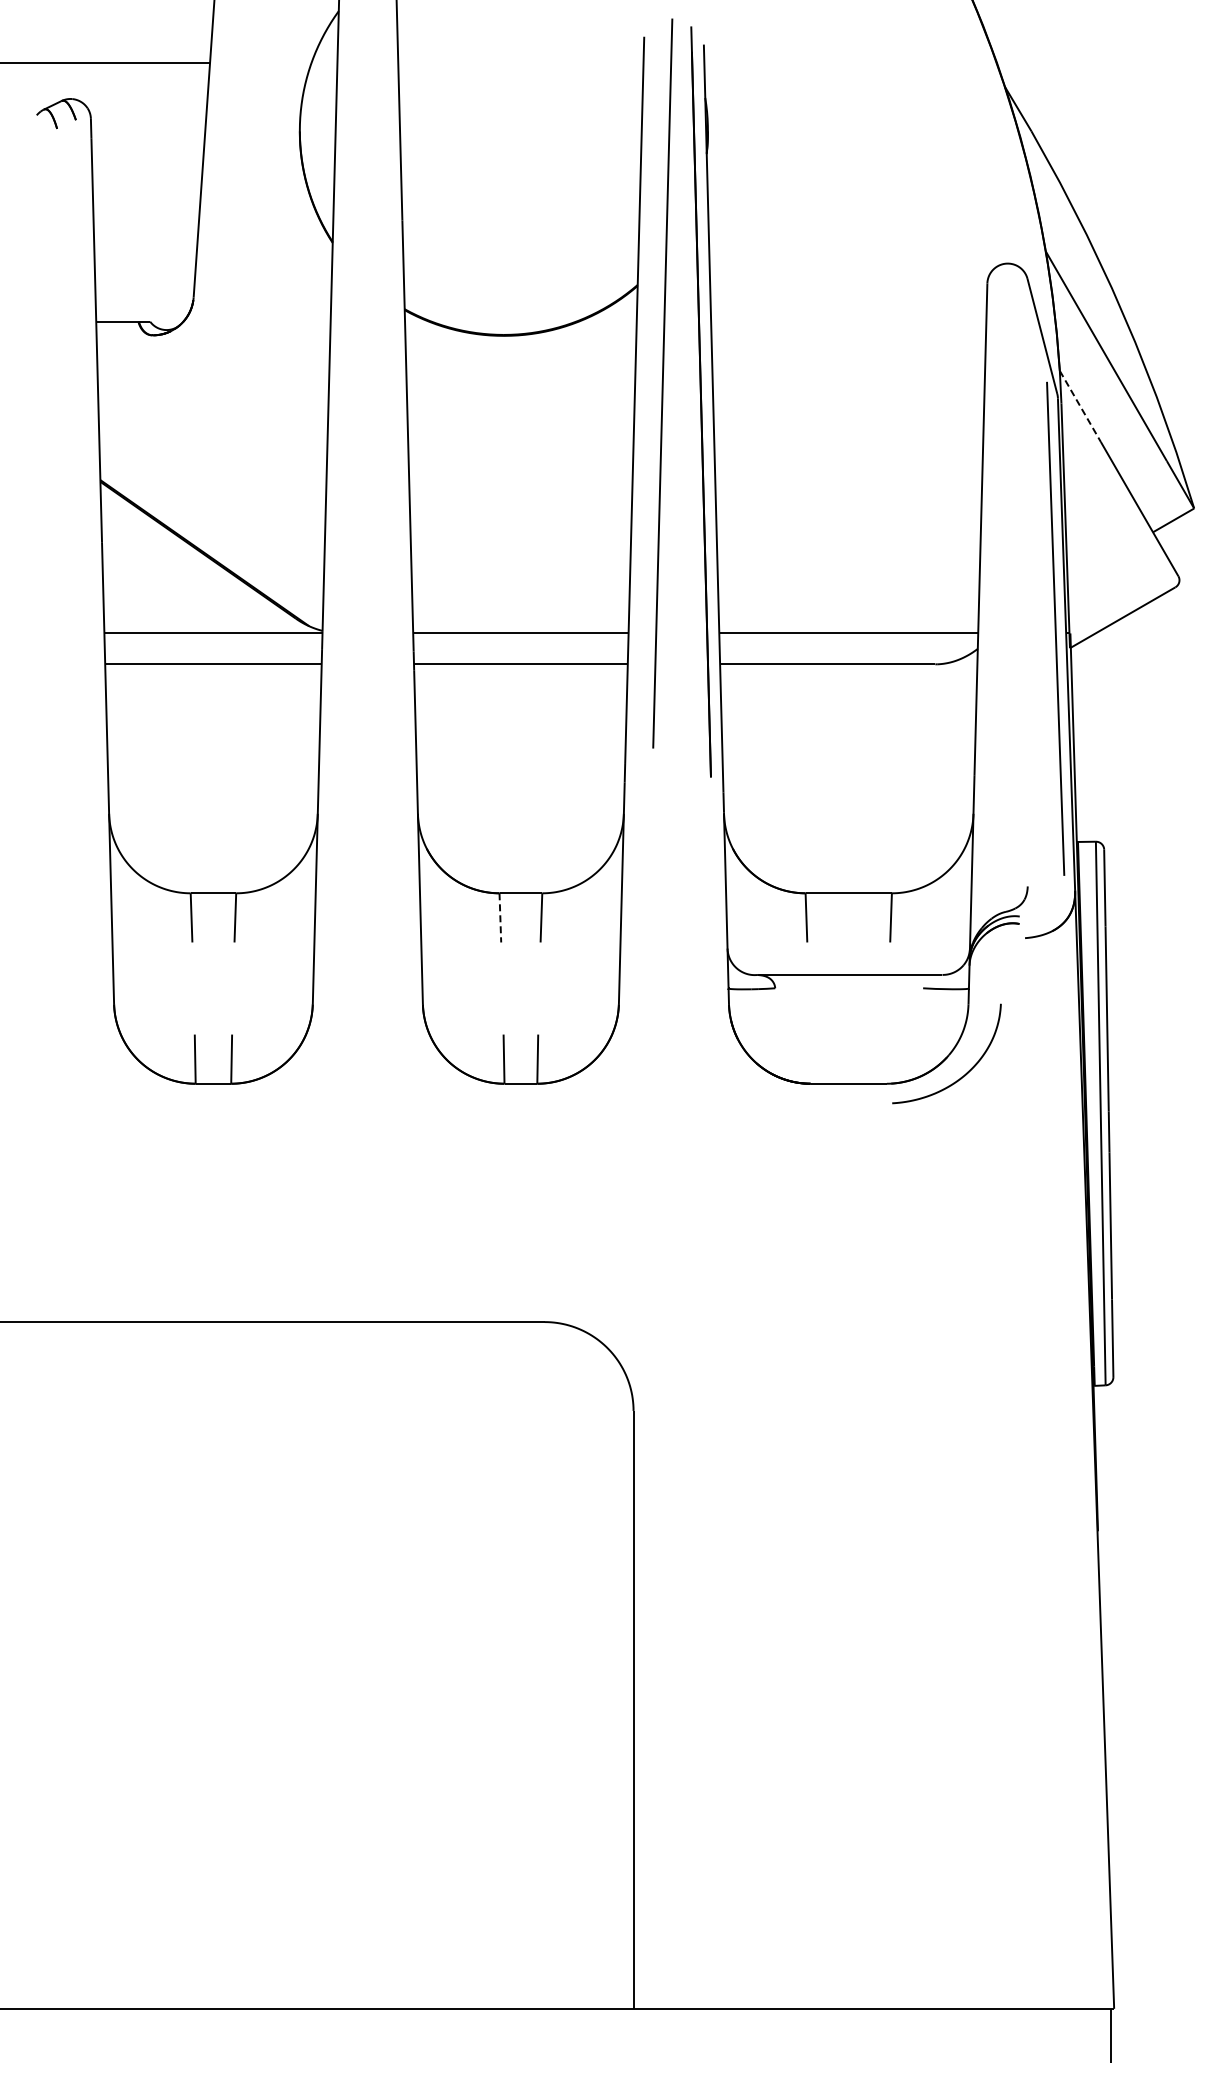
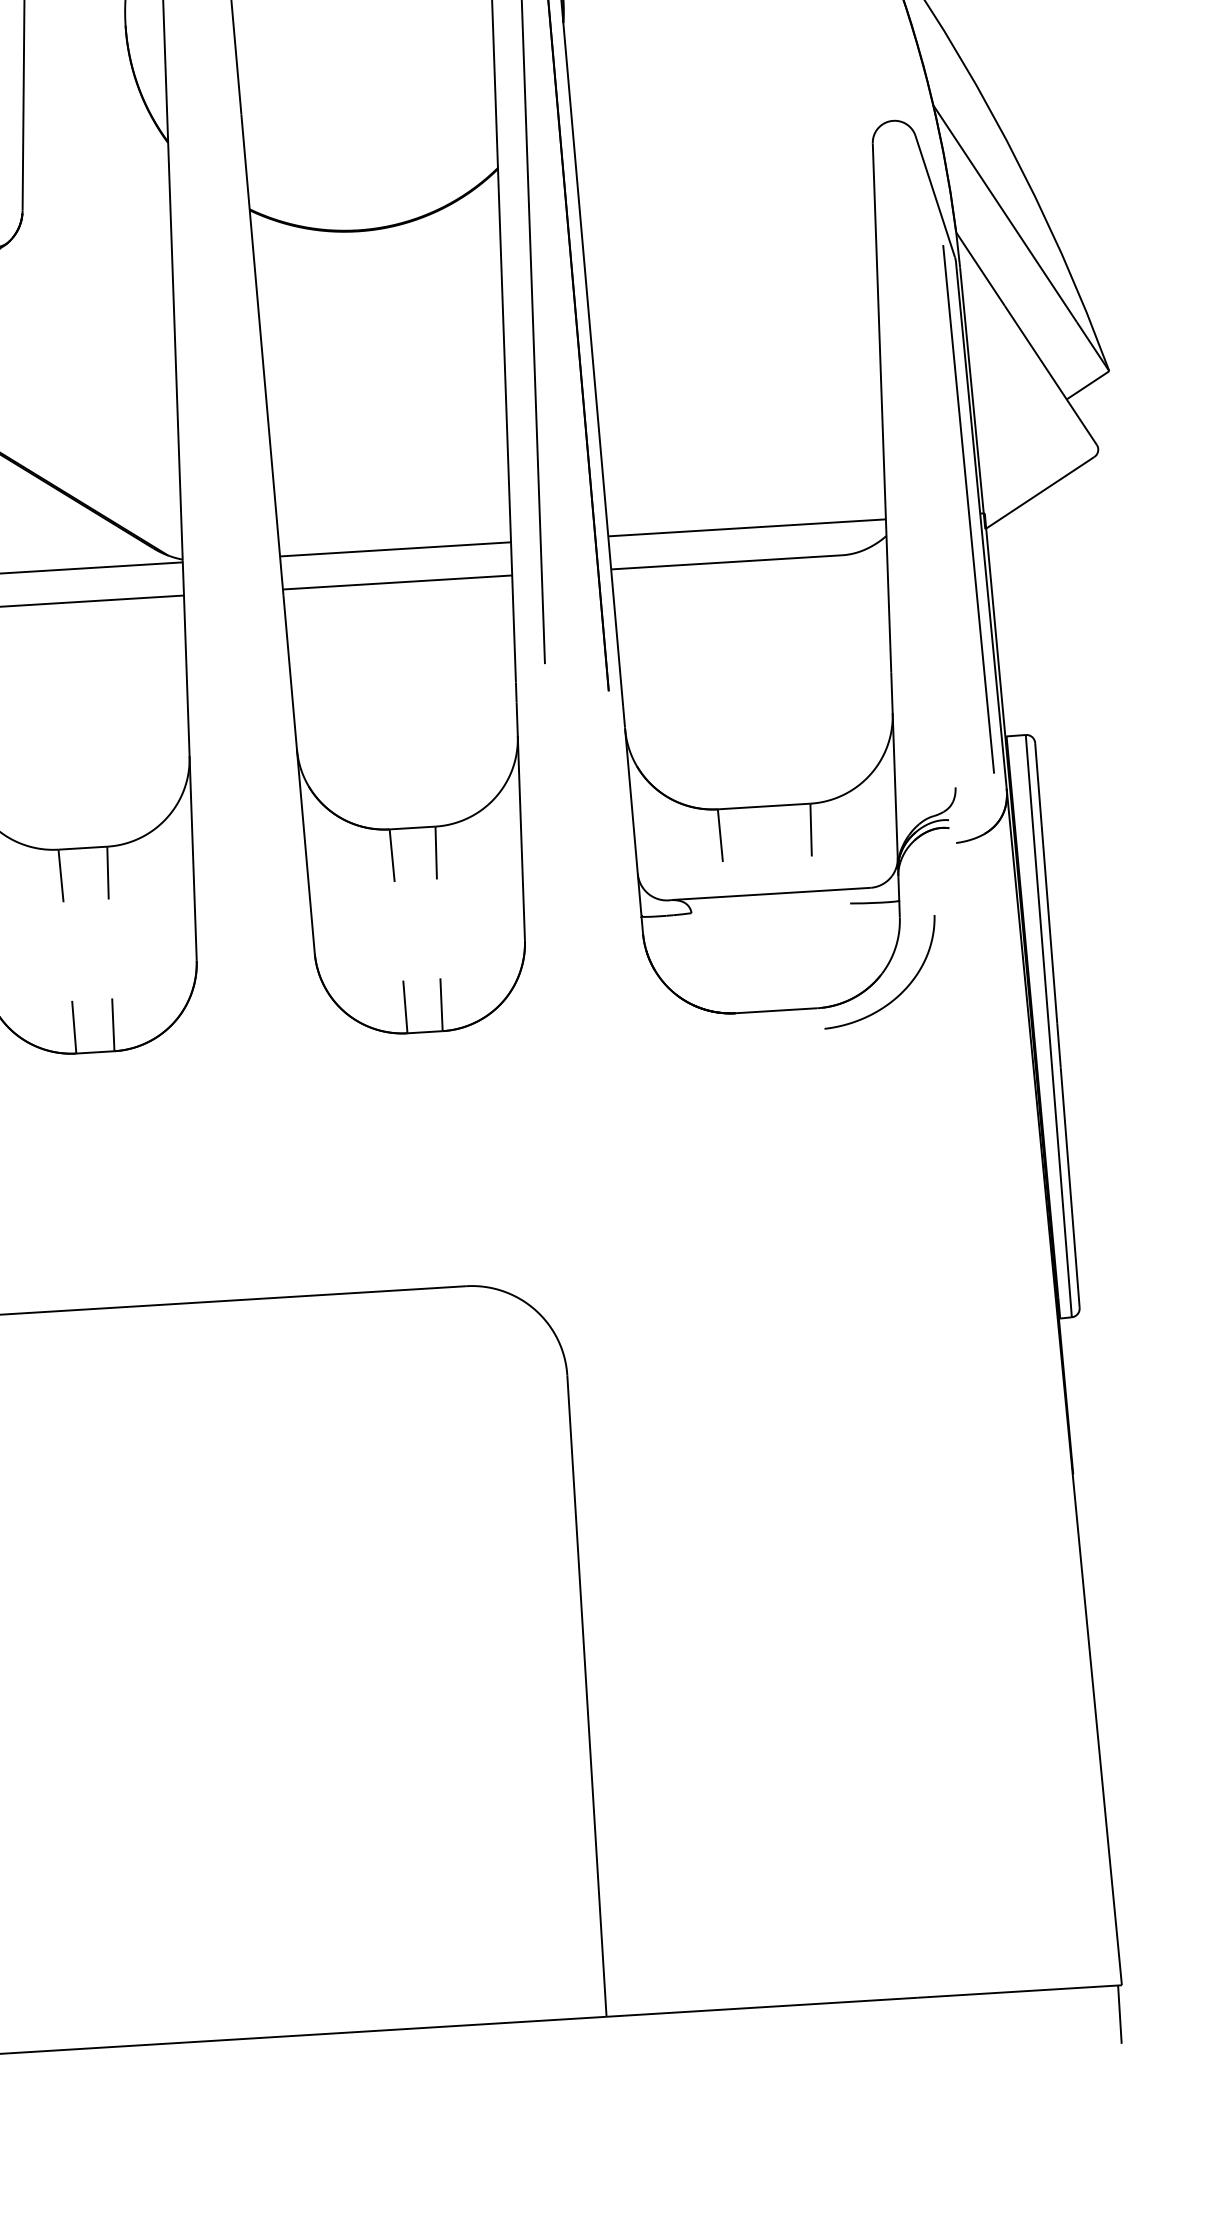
line: (1080, 406) -> (980, 269), dashed -> solid
line: (500, 917) -> (392, 855), dashed -> solid

